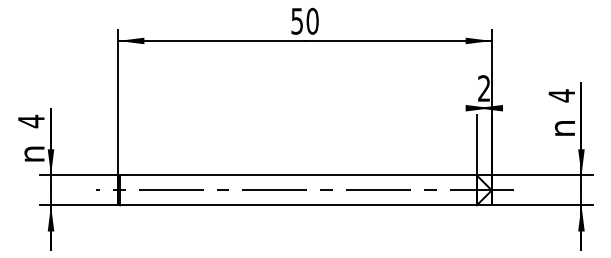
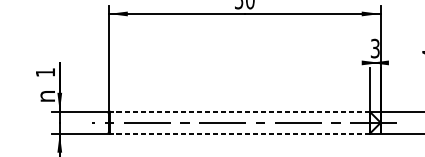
text: (484, 88) -> (375, 48), 2 -> 3
text: (31, 121) -> (45, 72), 4 -> 1
line: (297, 175) -> (239, 111), solid -> dashed
line: (297, 205) -> (239, 133), solid -> dashed

